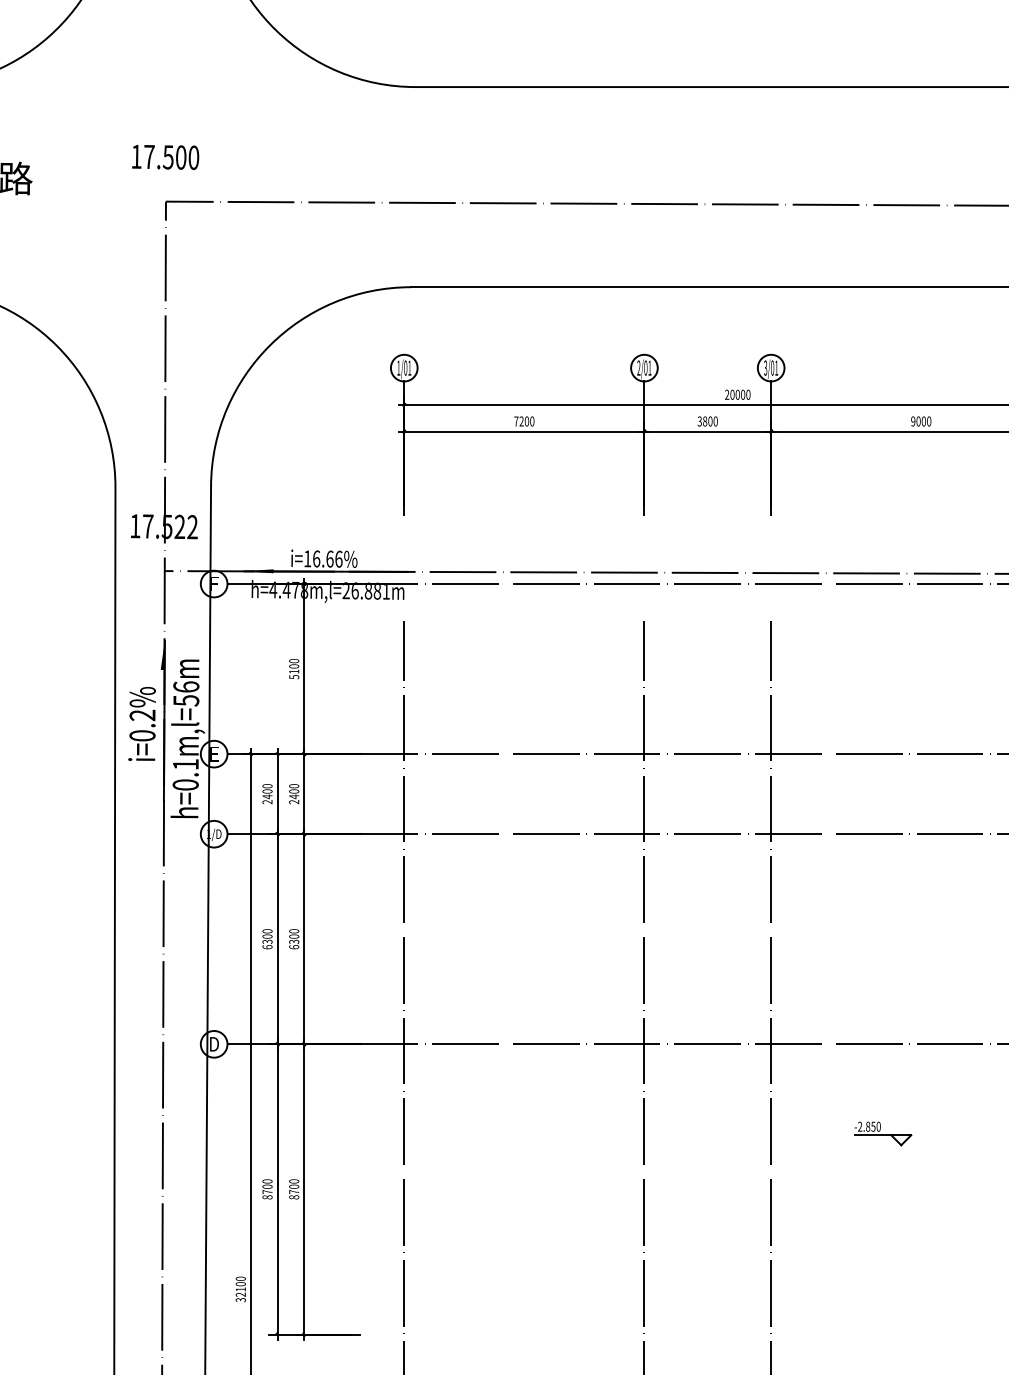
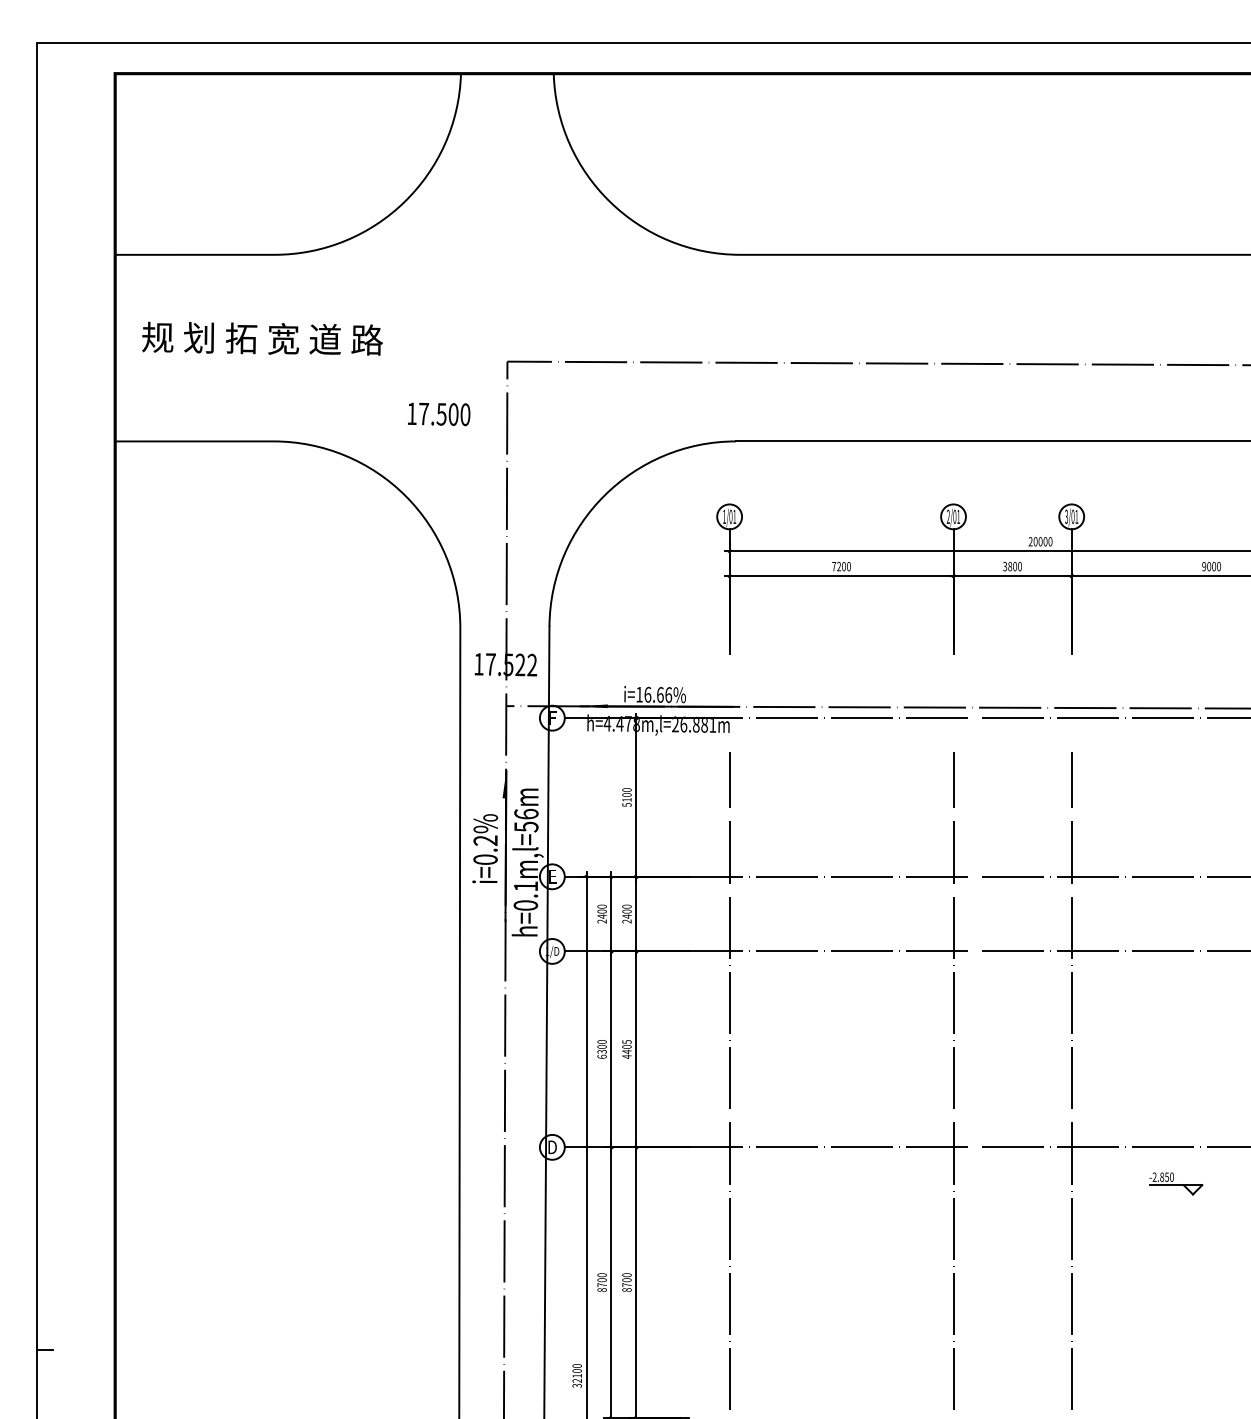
text: (166, 157) -> (439, 414), moved
text: (293, 939) -> (626, 1049), 6300 -> 4405
part: (883, 1133) -> (1176, 1183), moved

